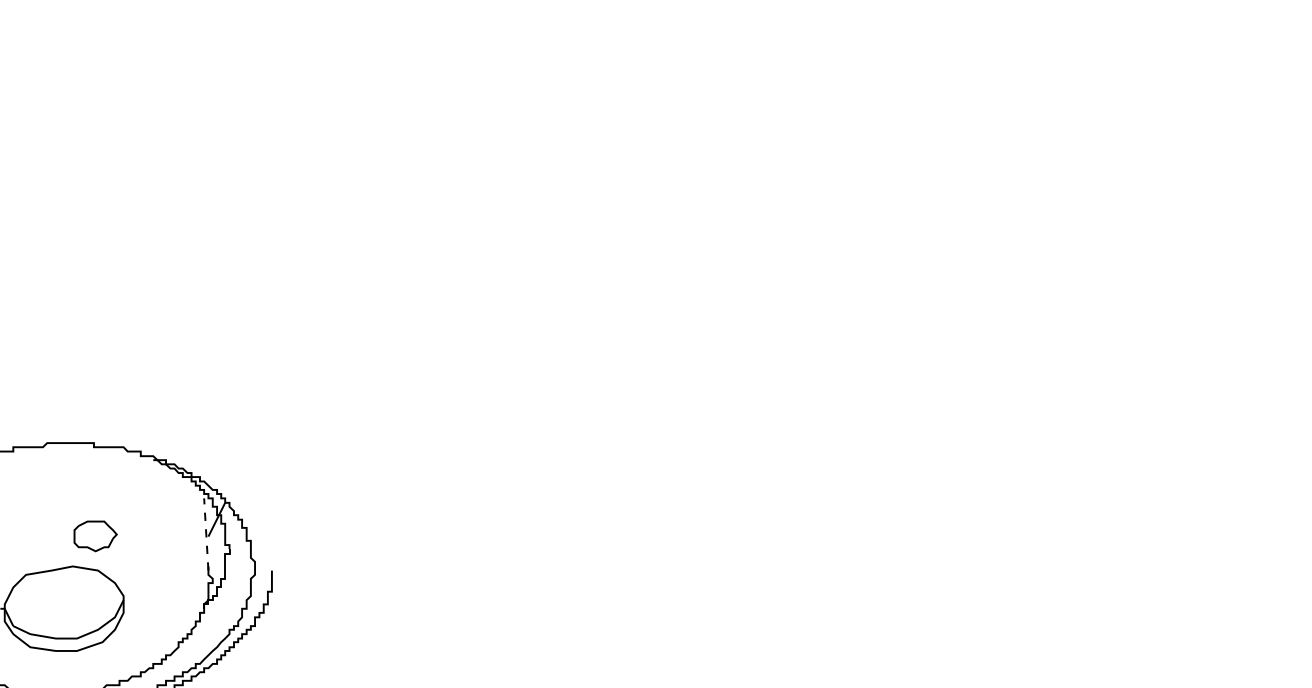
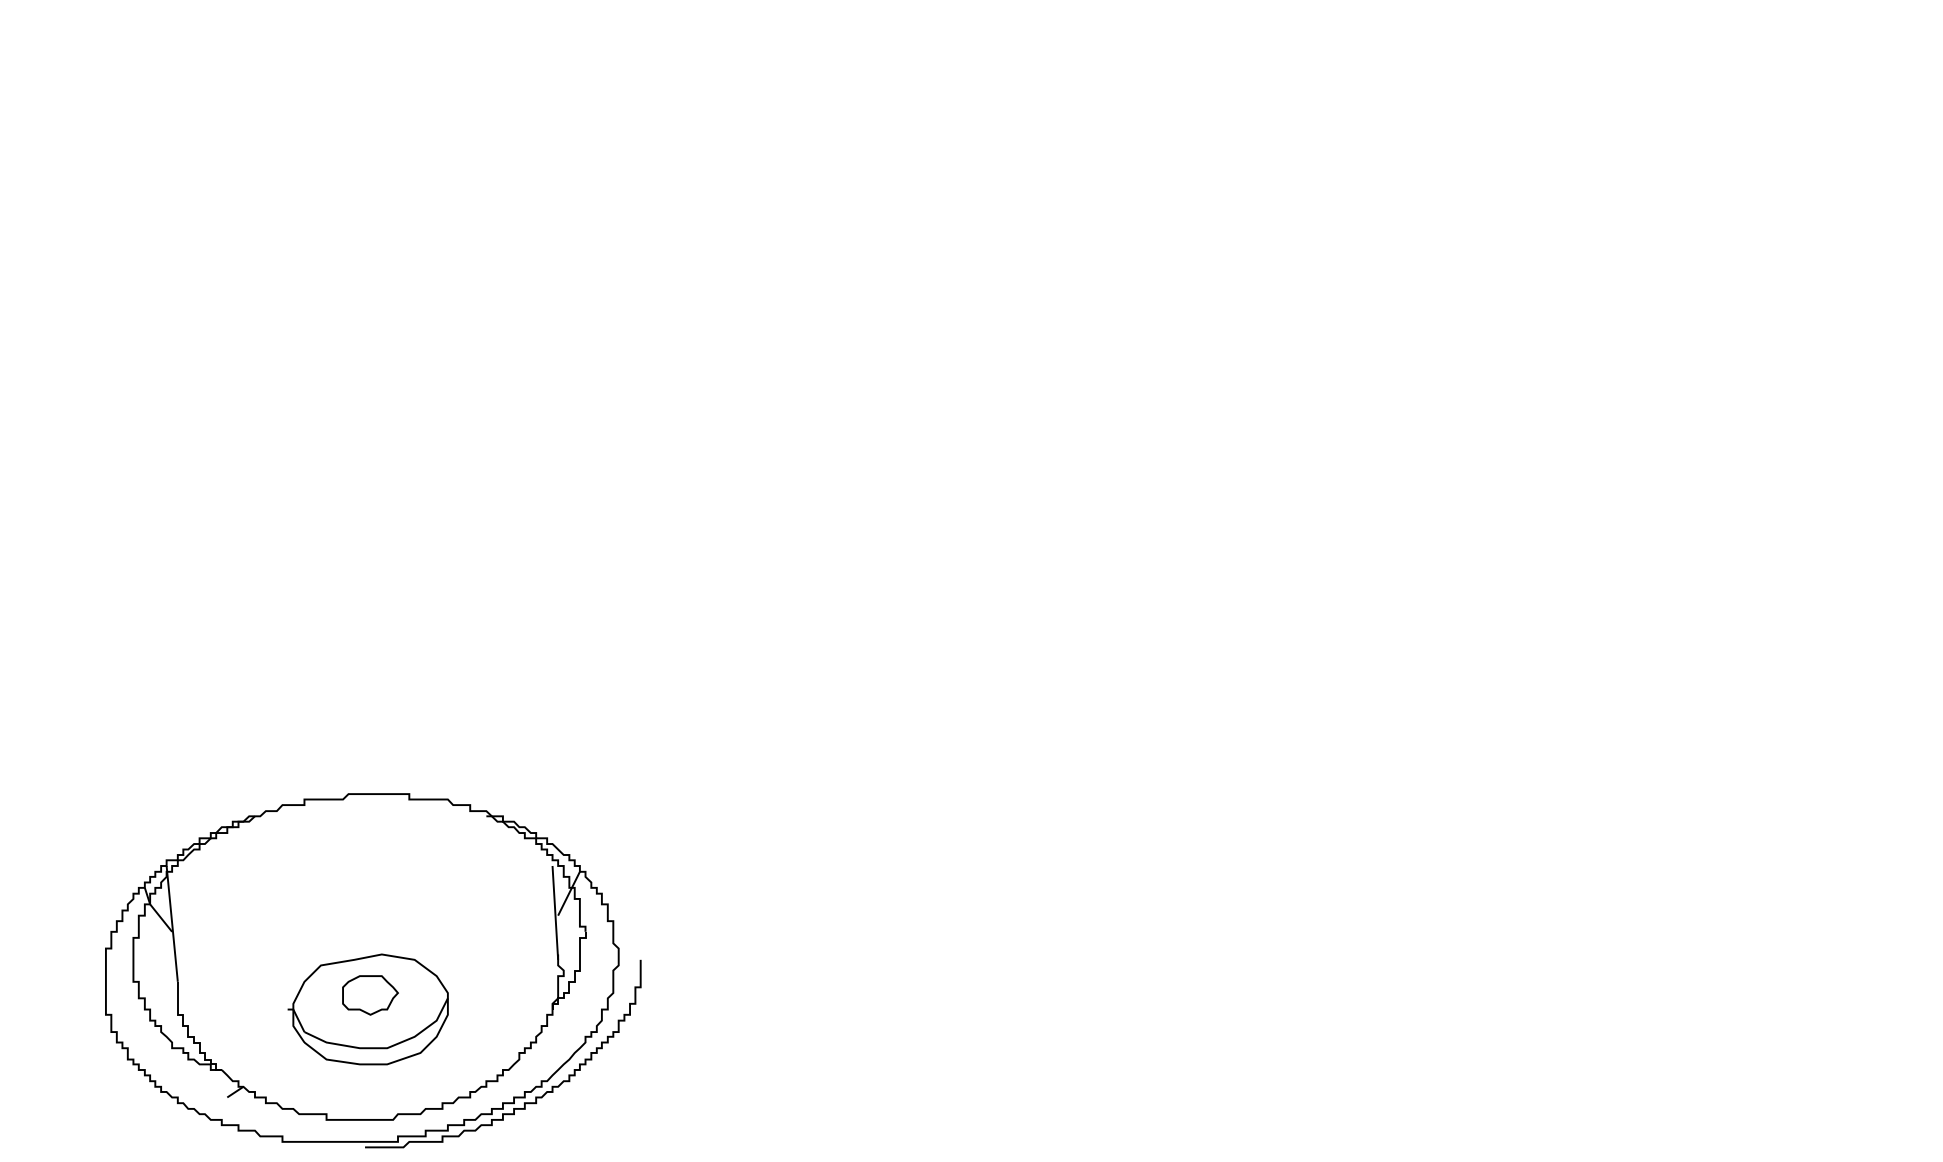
line: (206, 534) -> (555, 912), dashed -> solid
part: (95, 536) -> (370, 995), moved

